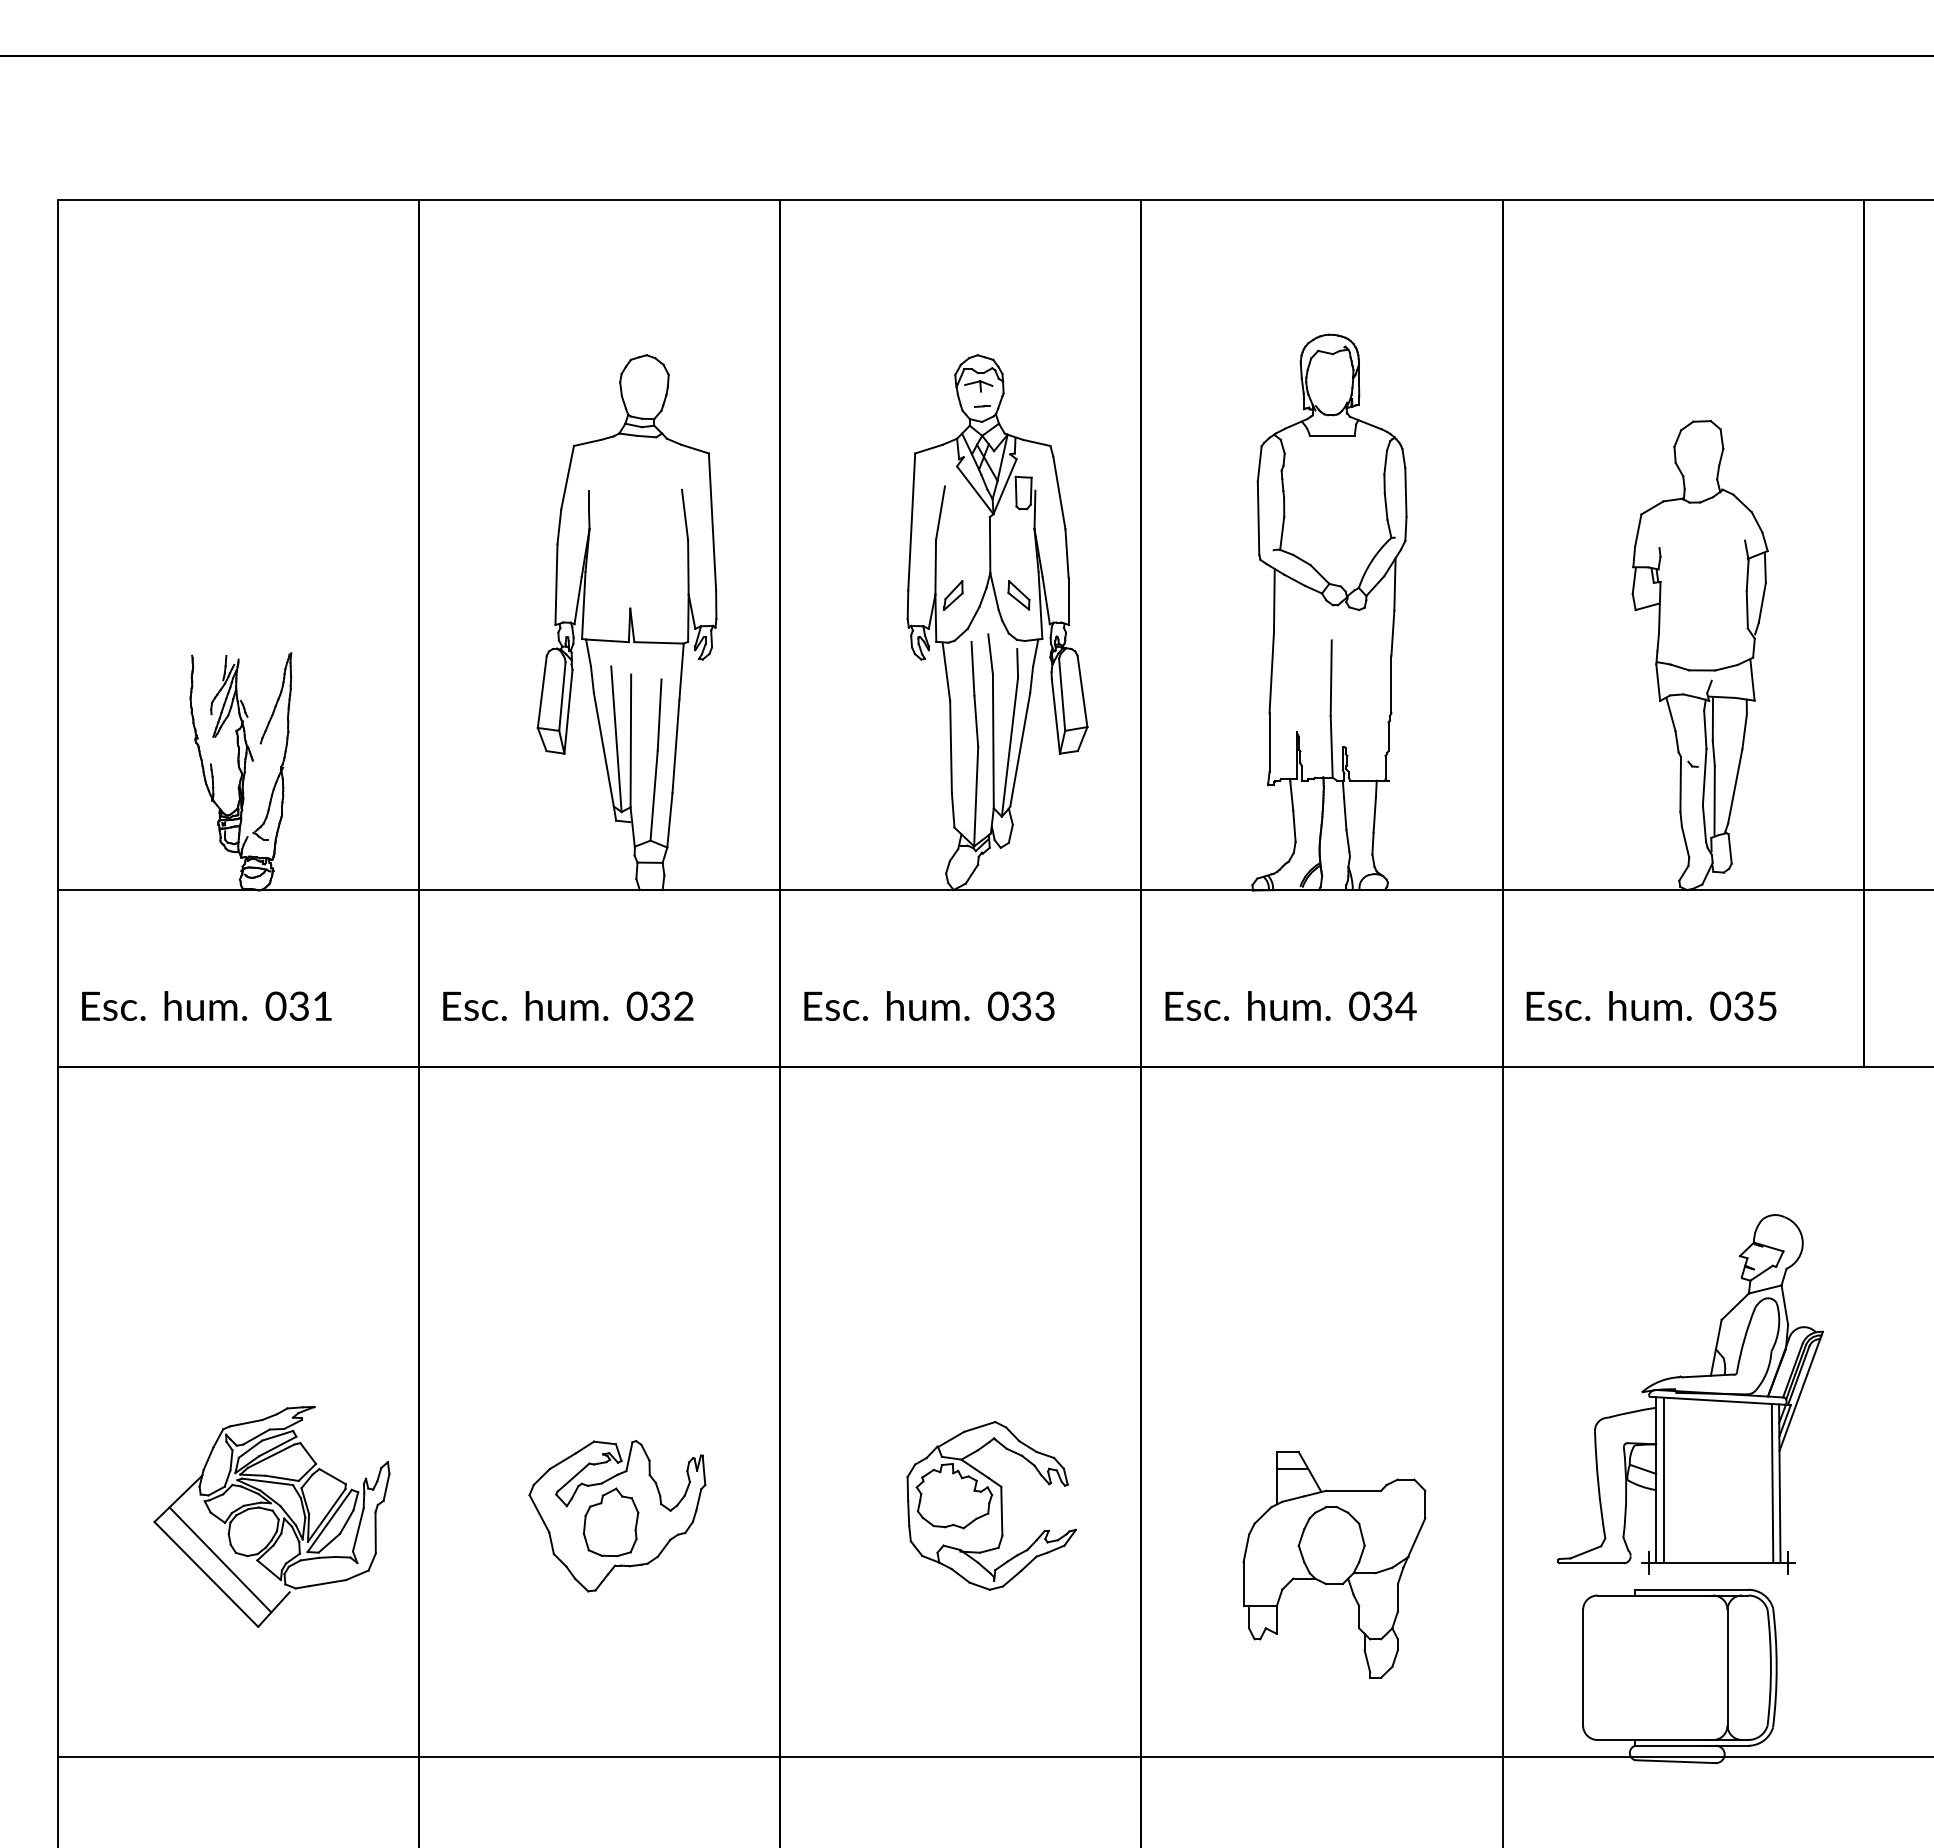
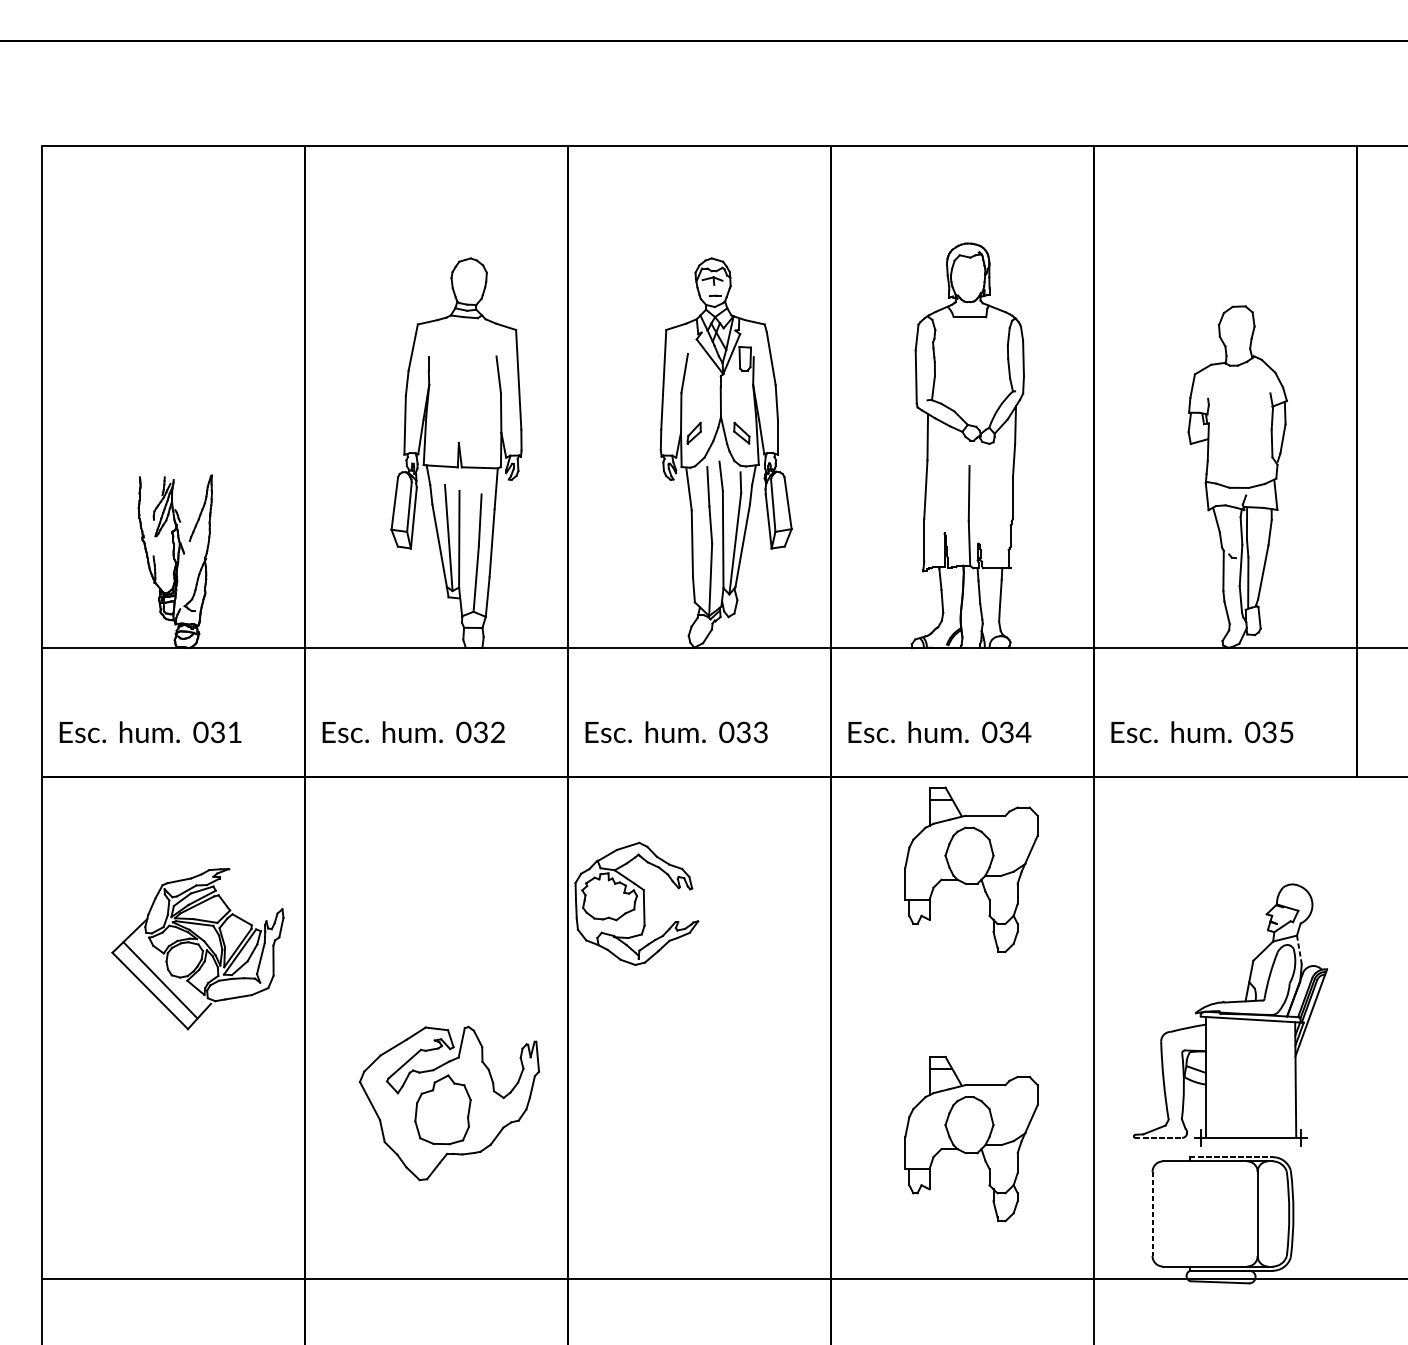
part: (1334, 1194) -> (971, 869), added
line: (1784, 1305) -> (1299, 950), solid -> dashed
line: (1663, 1479) -> (1211, 1076), removed
line: (1772, 1483) -> (1290, 1079), removed
part: (991, 1505) -> (636, 903), moved
part: (617, 1516) -> (449, 1103), size x1.4
part: (271, 1517) -> (197, 949), moved
line: (1592, 1563) -> (1159, 1138), solid -> dashed
line: (1691, 1589) -> (1231, 1156), solid -> dashed
line: (1583, 1667) -> (1152, 1213), solid -> dashed

